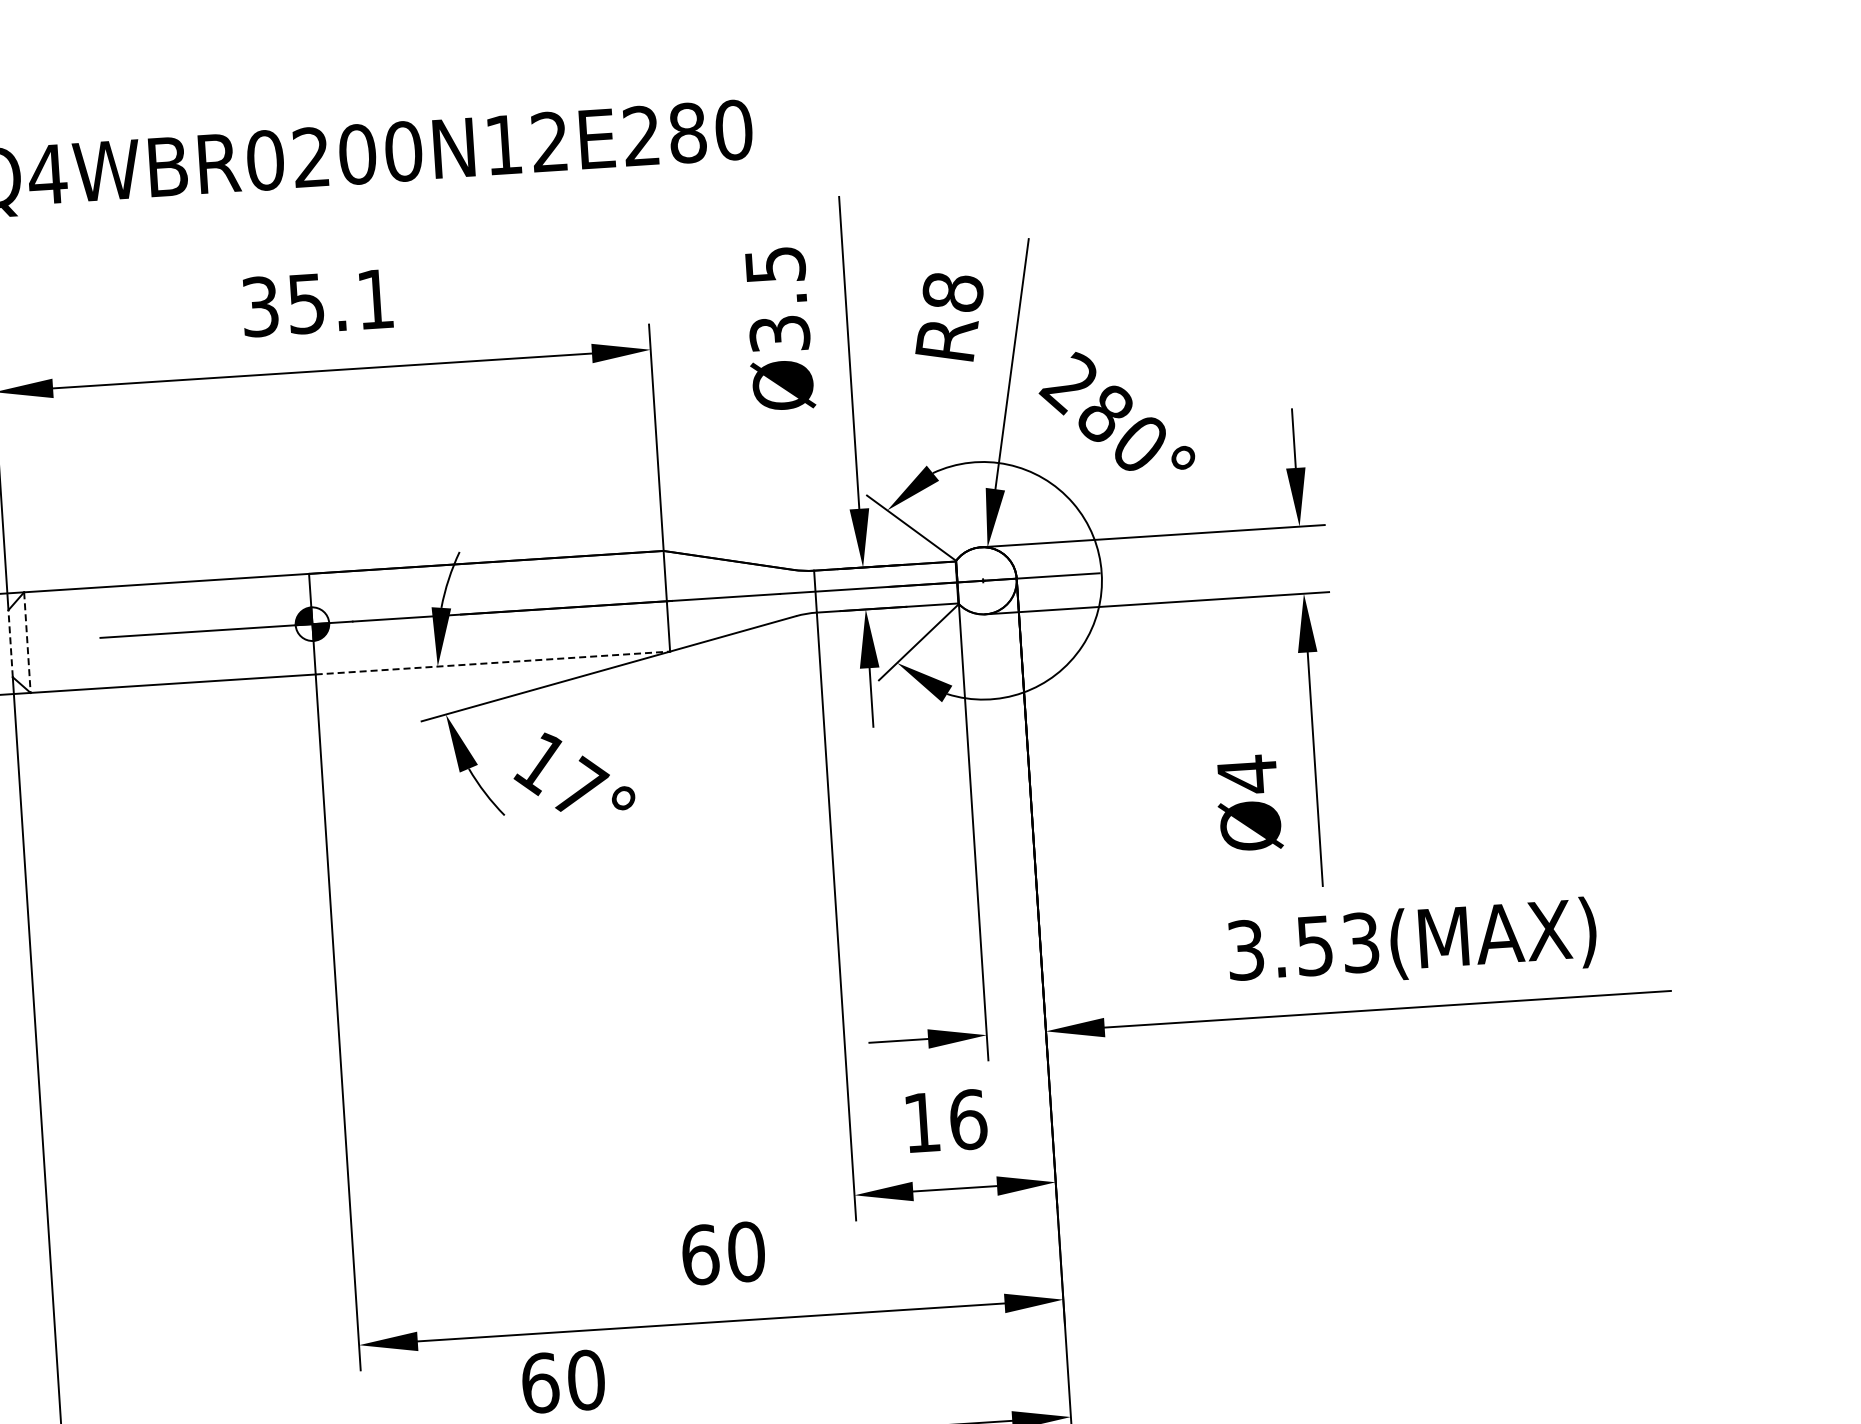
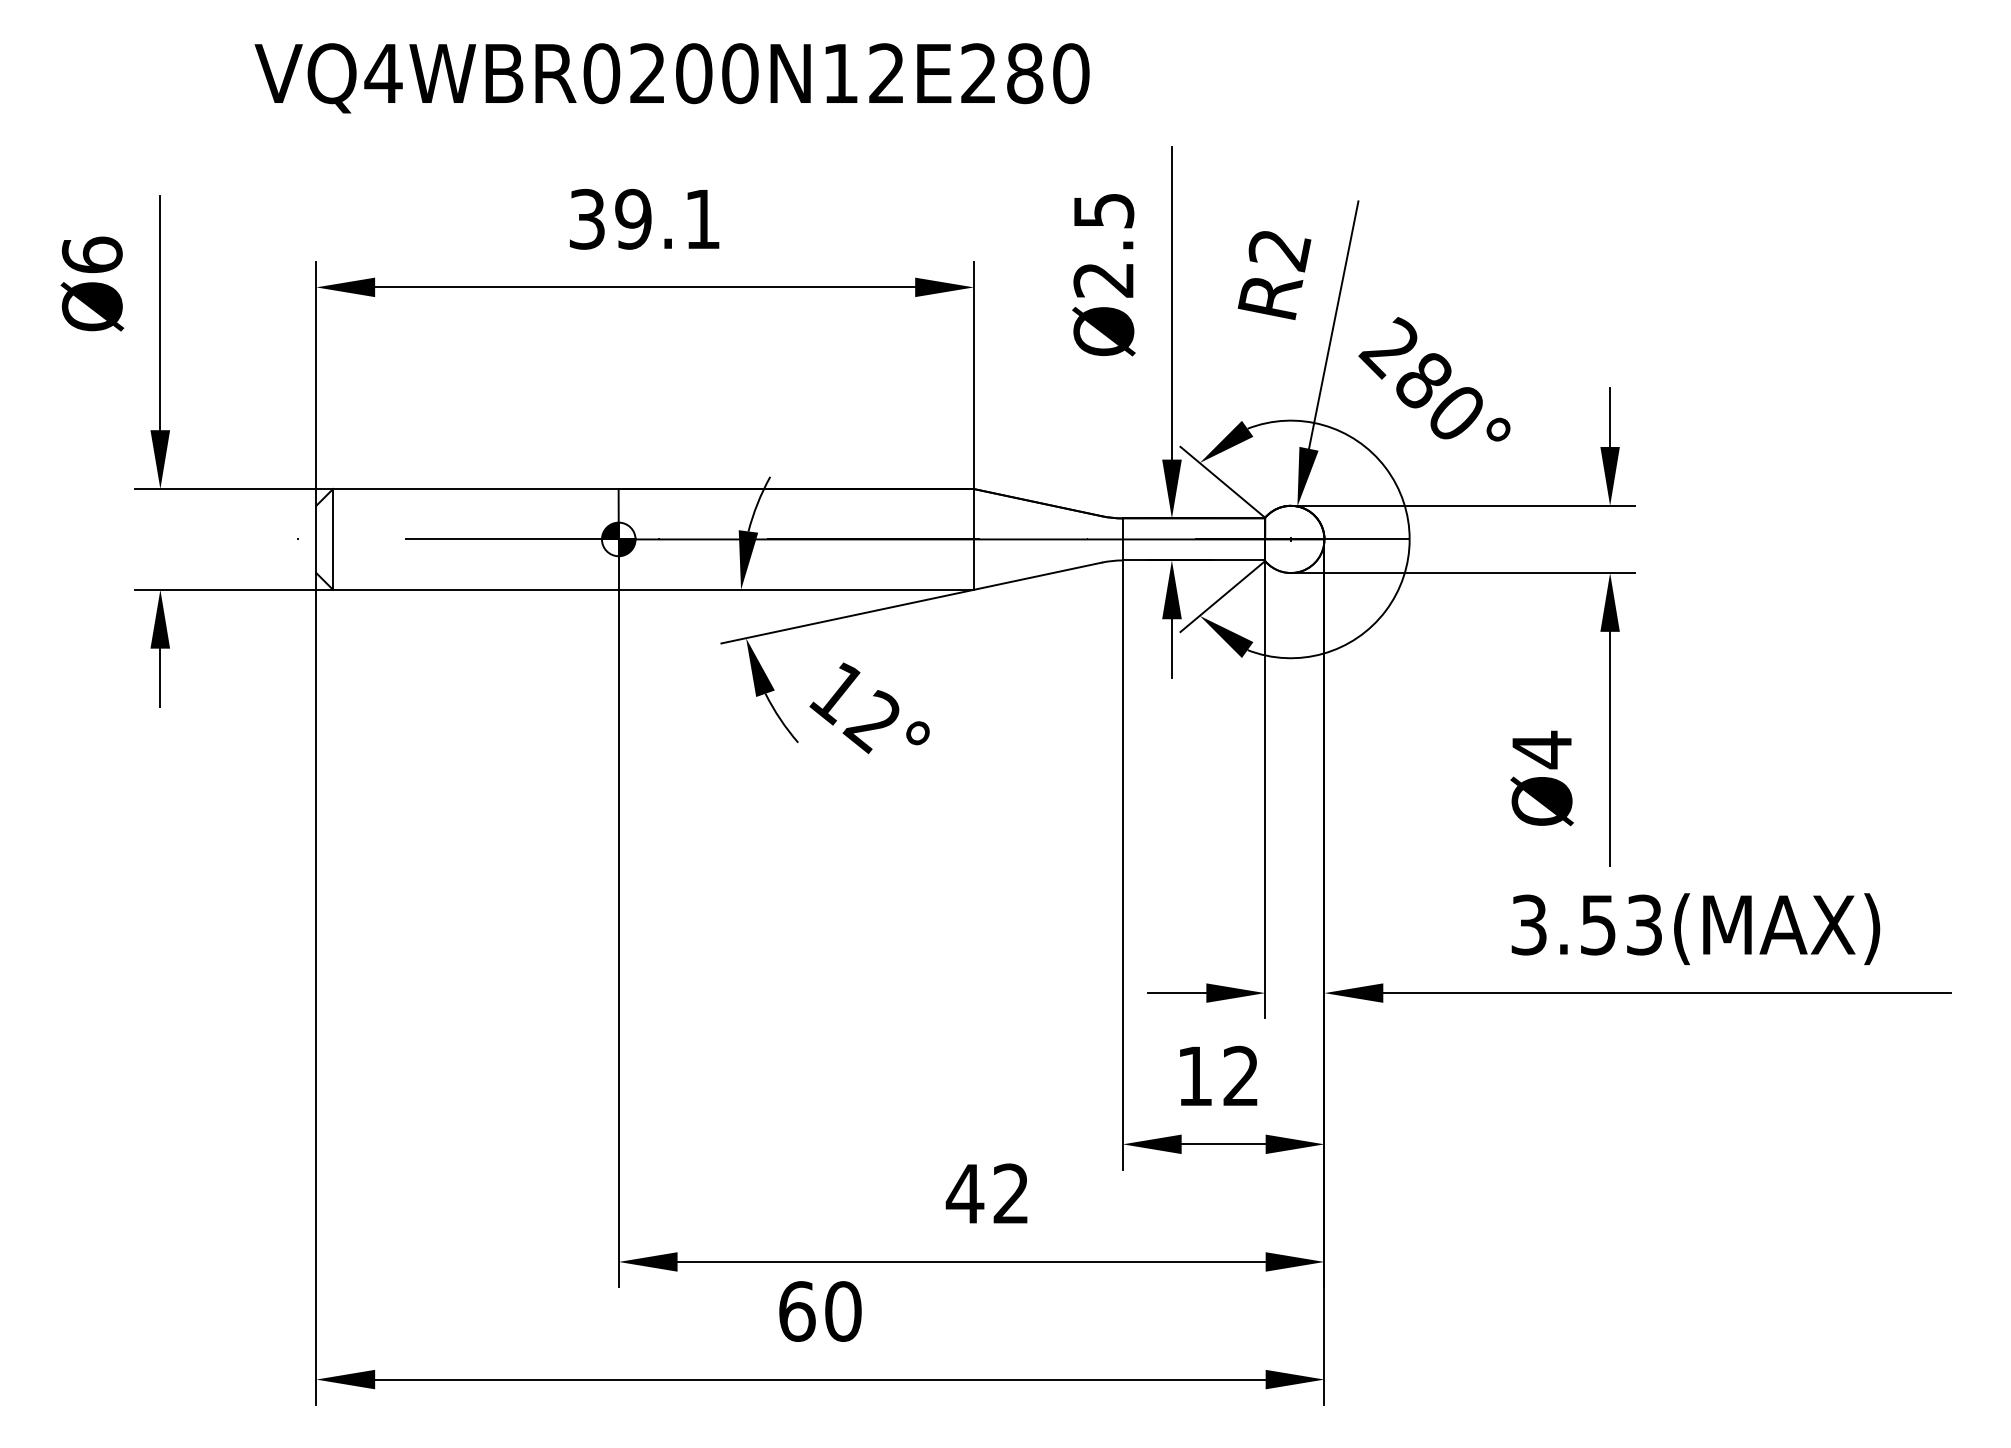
text: (953, 293) -> (1279, 250), R8 -> R2
text: (306, 302) -> (633, 218), 35.1 -> 39.1
text: (779, 333) -> (1103, 279), Ø3.5 -> Ø2.5
line: (27, 642) -> (333, 539), dashed -> solid
line: (10, 643) -> (316, 539), dashed -> solid
line: (493, 662) -> (796, 589), dashed -> solid
text: (578, 789) -> (873, 721), 17° -> 12°
text: (968, 1118) -> (1241, 1075), 16 -> 12
text: (722, 1253) -> (987, 1193), 60 -> 42

